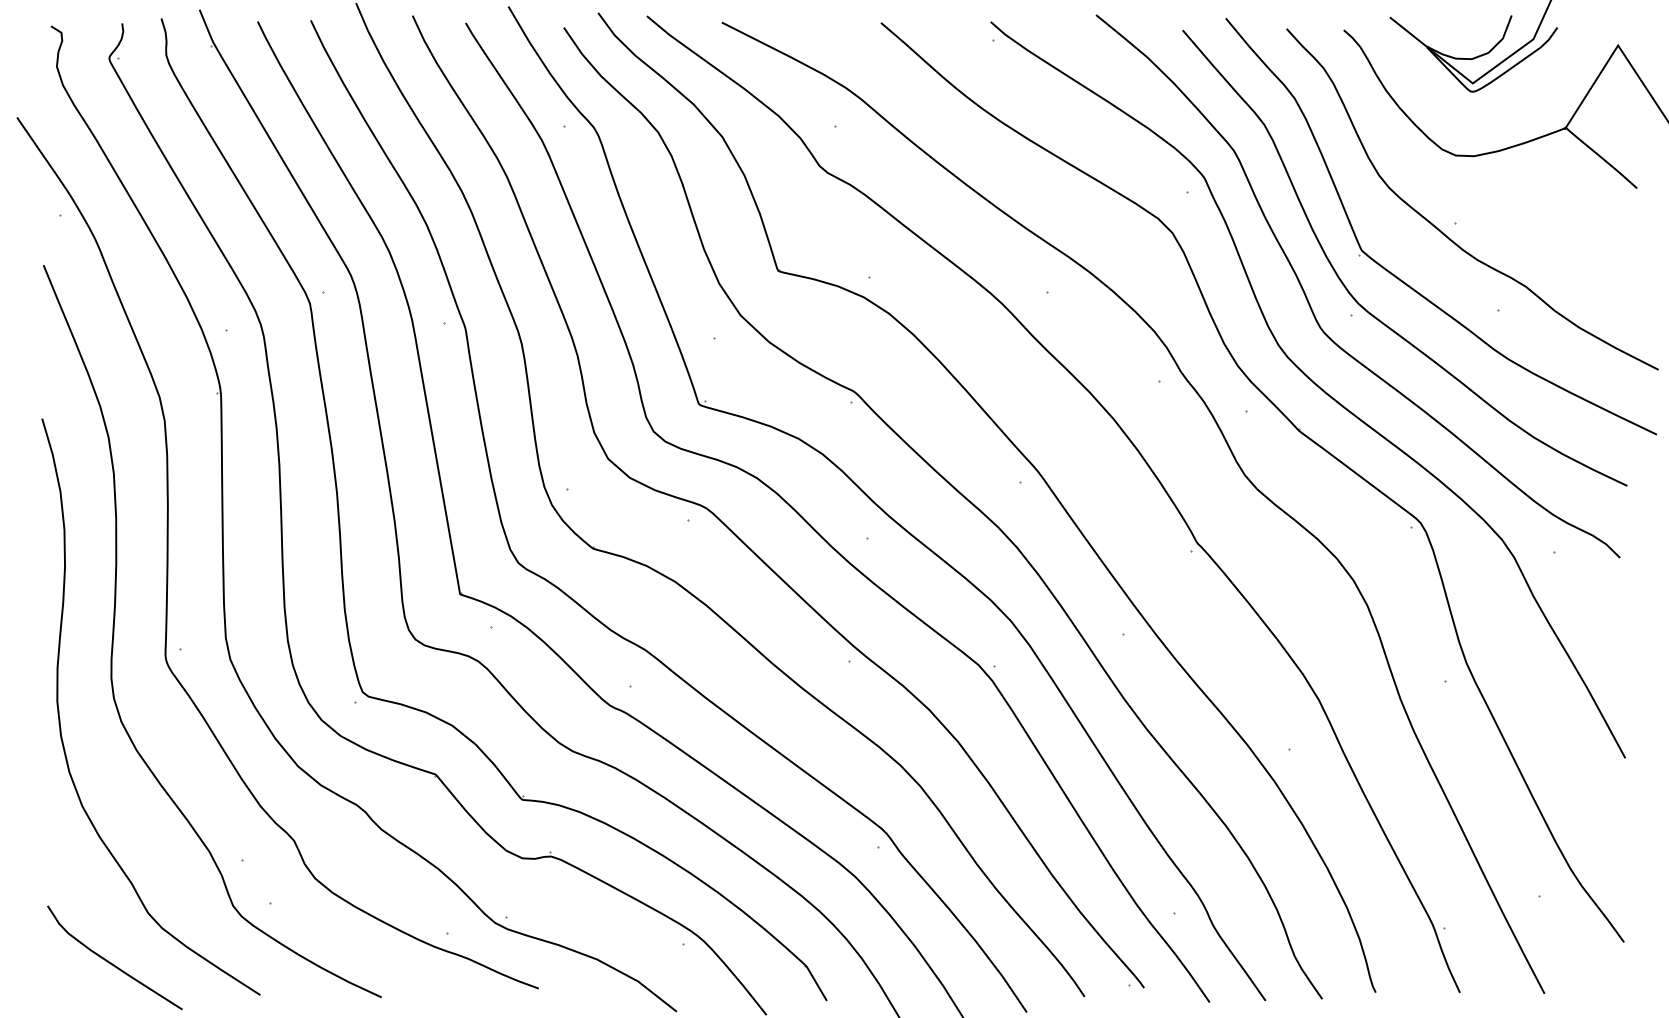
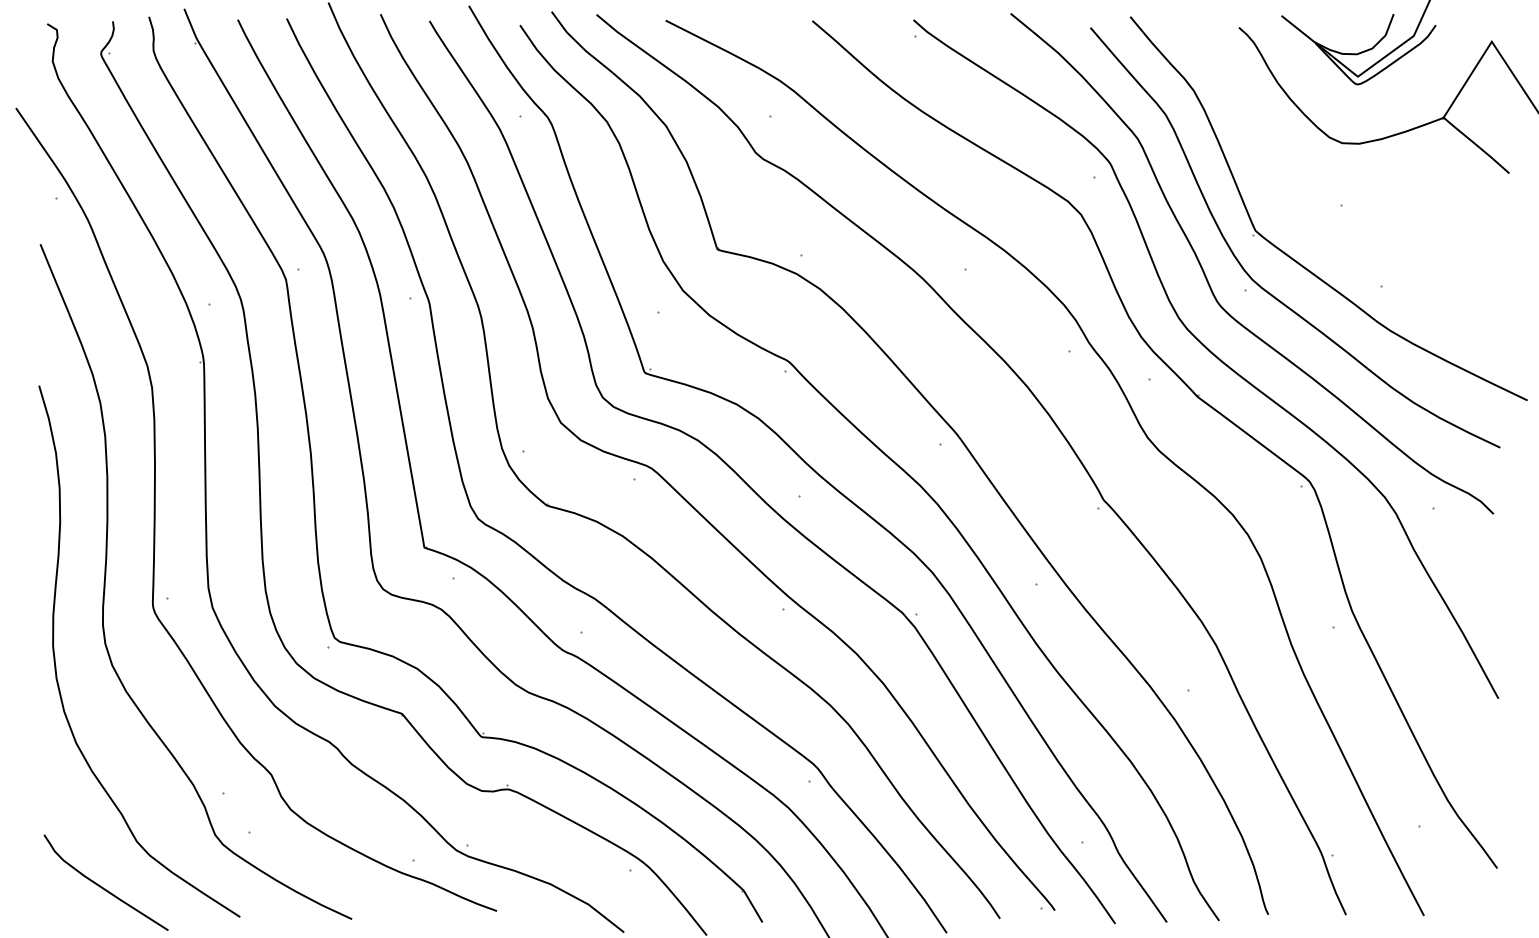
curve: (1441, 230) -> (1329, 212), removed

